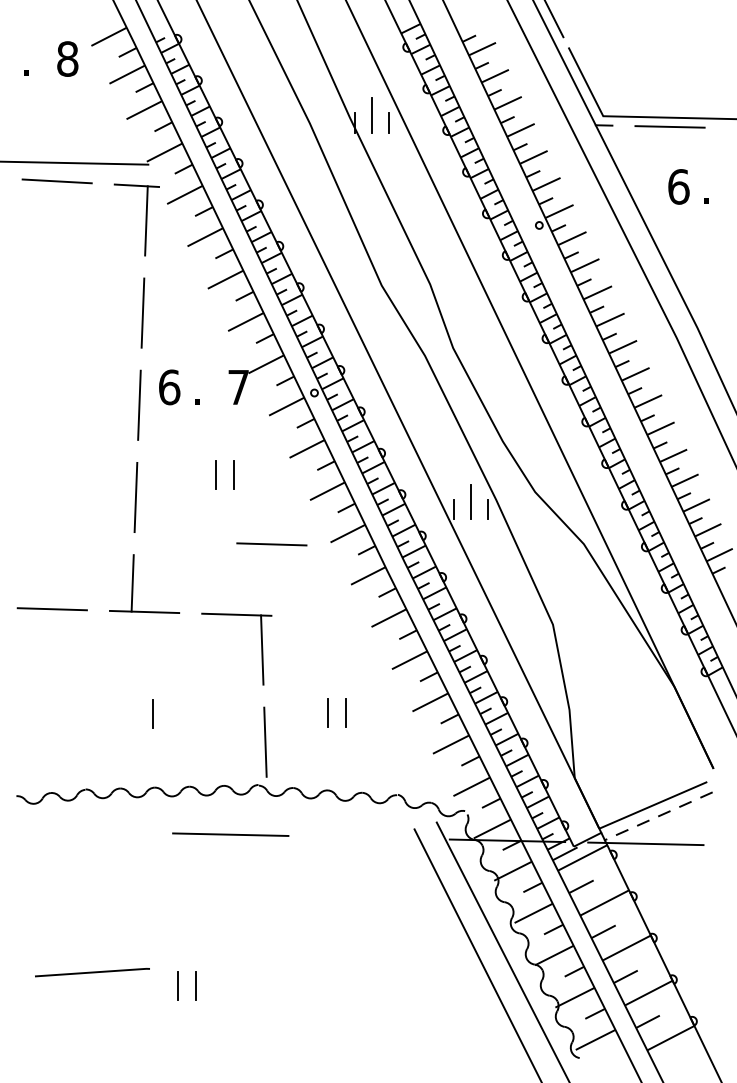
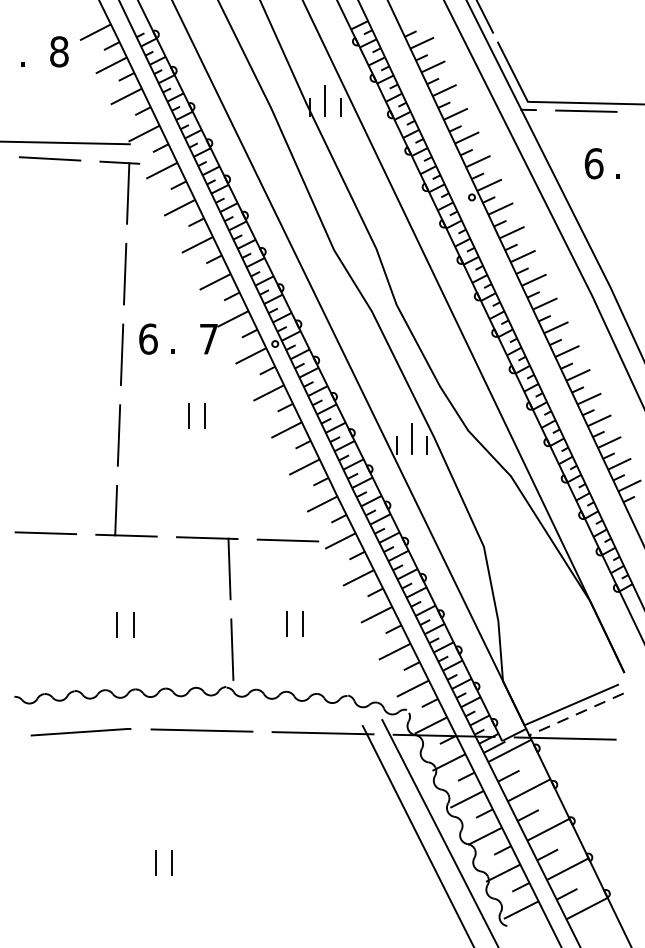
line: (271, 544) -> (287, 540), moved
line: (134, 713) -> (117, 624), added
line: (368, 838) -> (322, 733), added
line: (91, 972) -> (80, 732), moved

